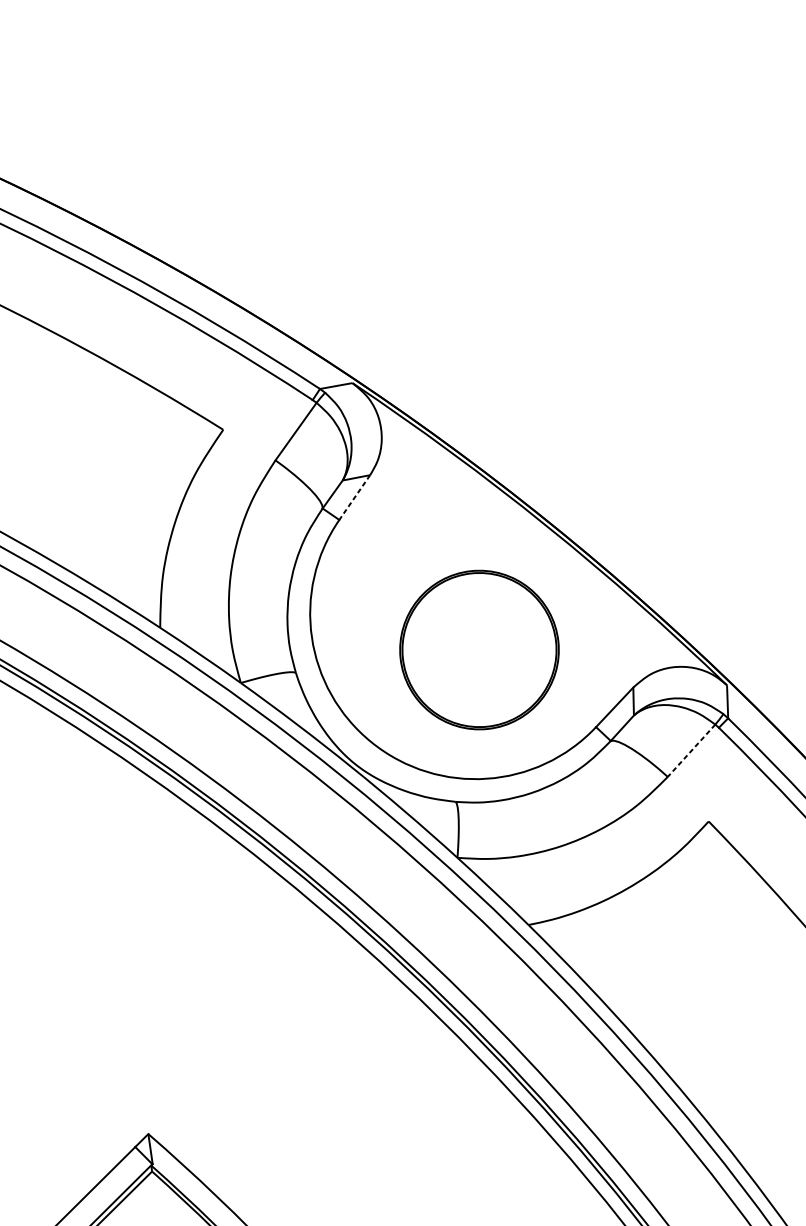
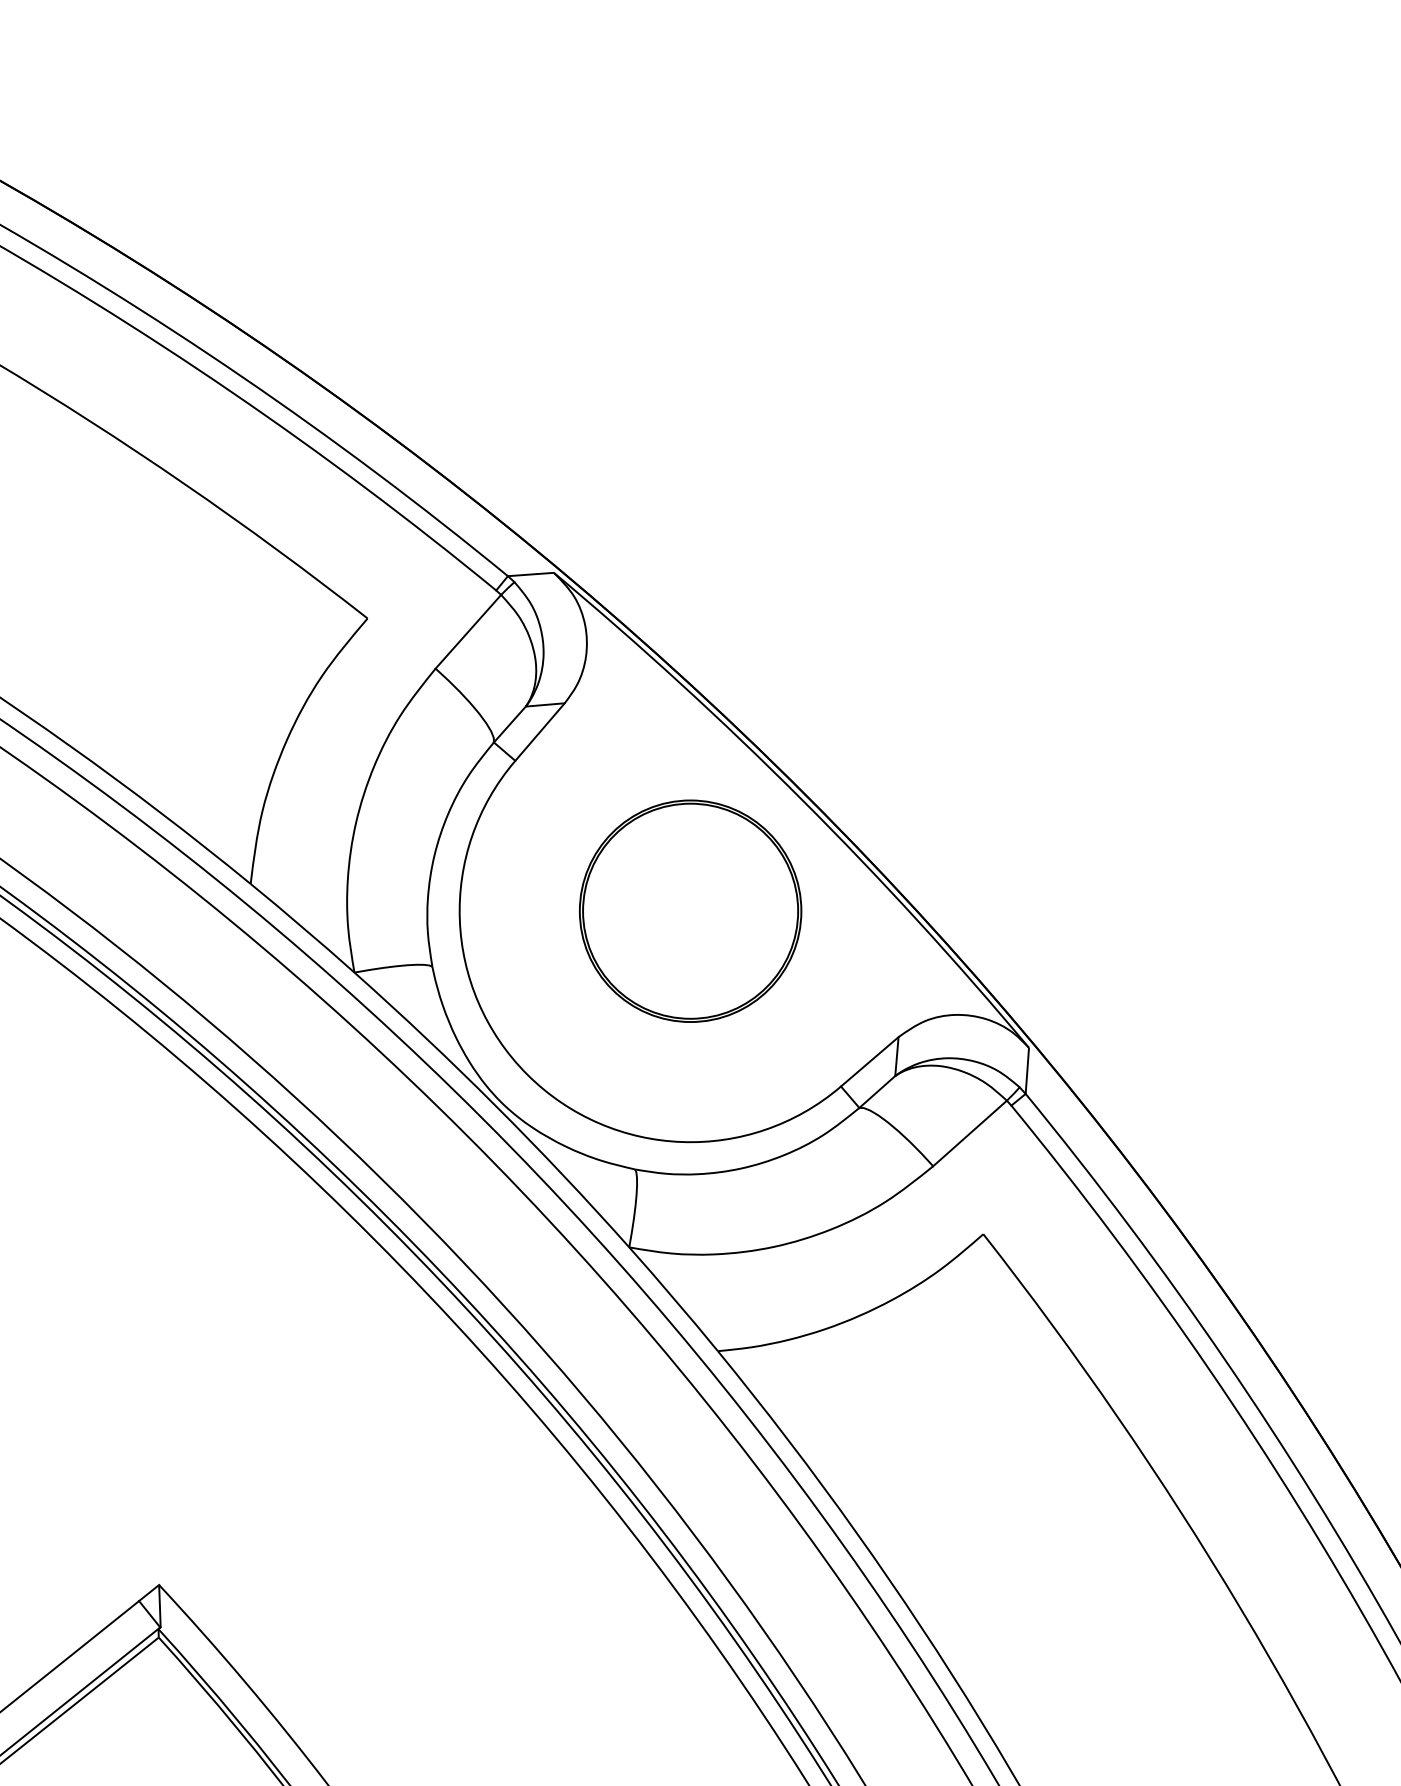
line: (355, 497) -> (540, 732), dashed -> solid
part: (479, 649) -> (690, 910), moved
line: (691, 750) -> (969, 1133), dashed -> solid

